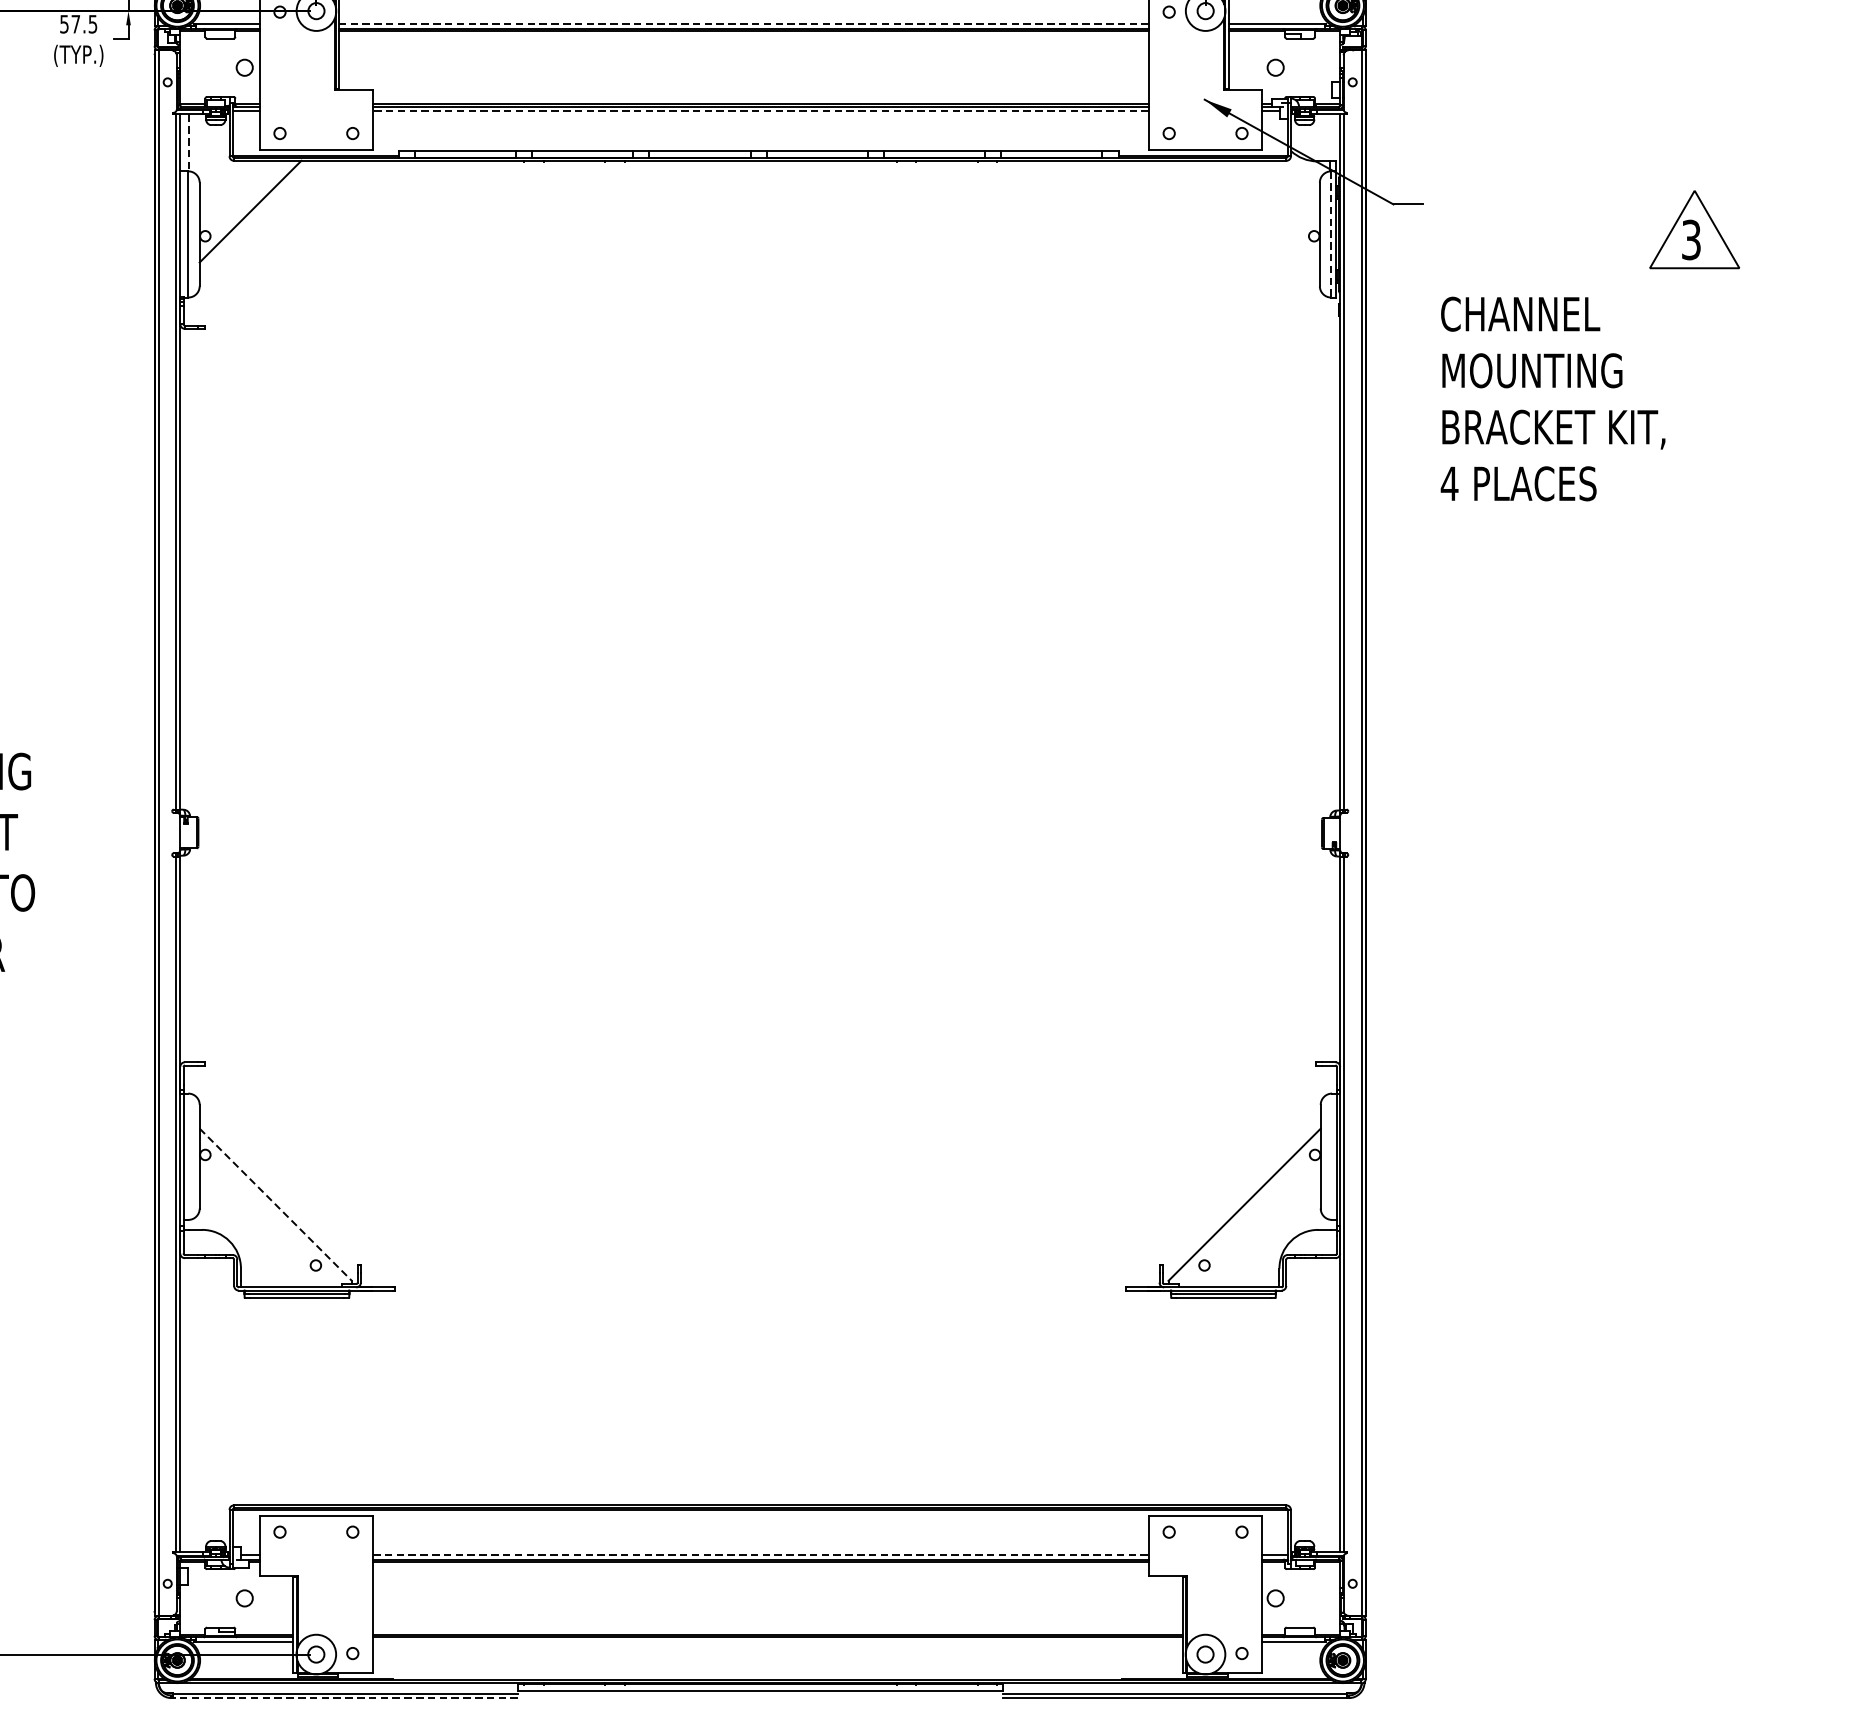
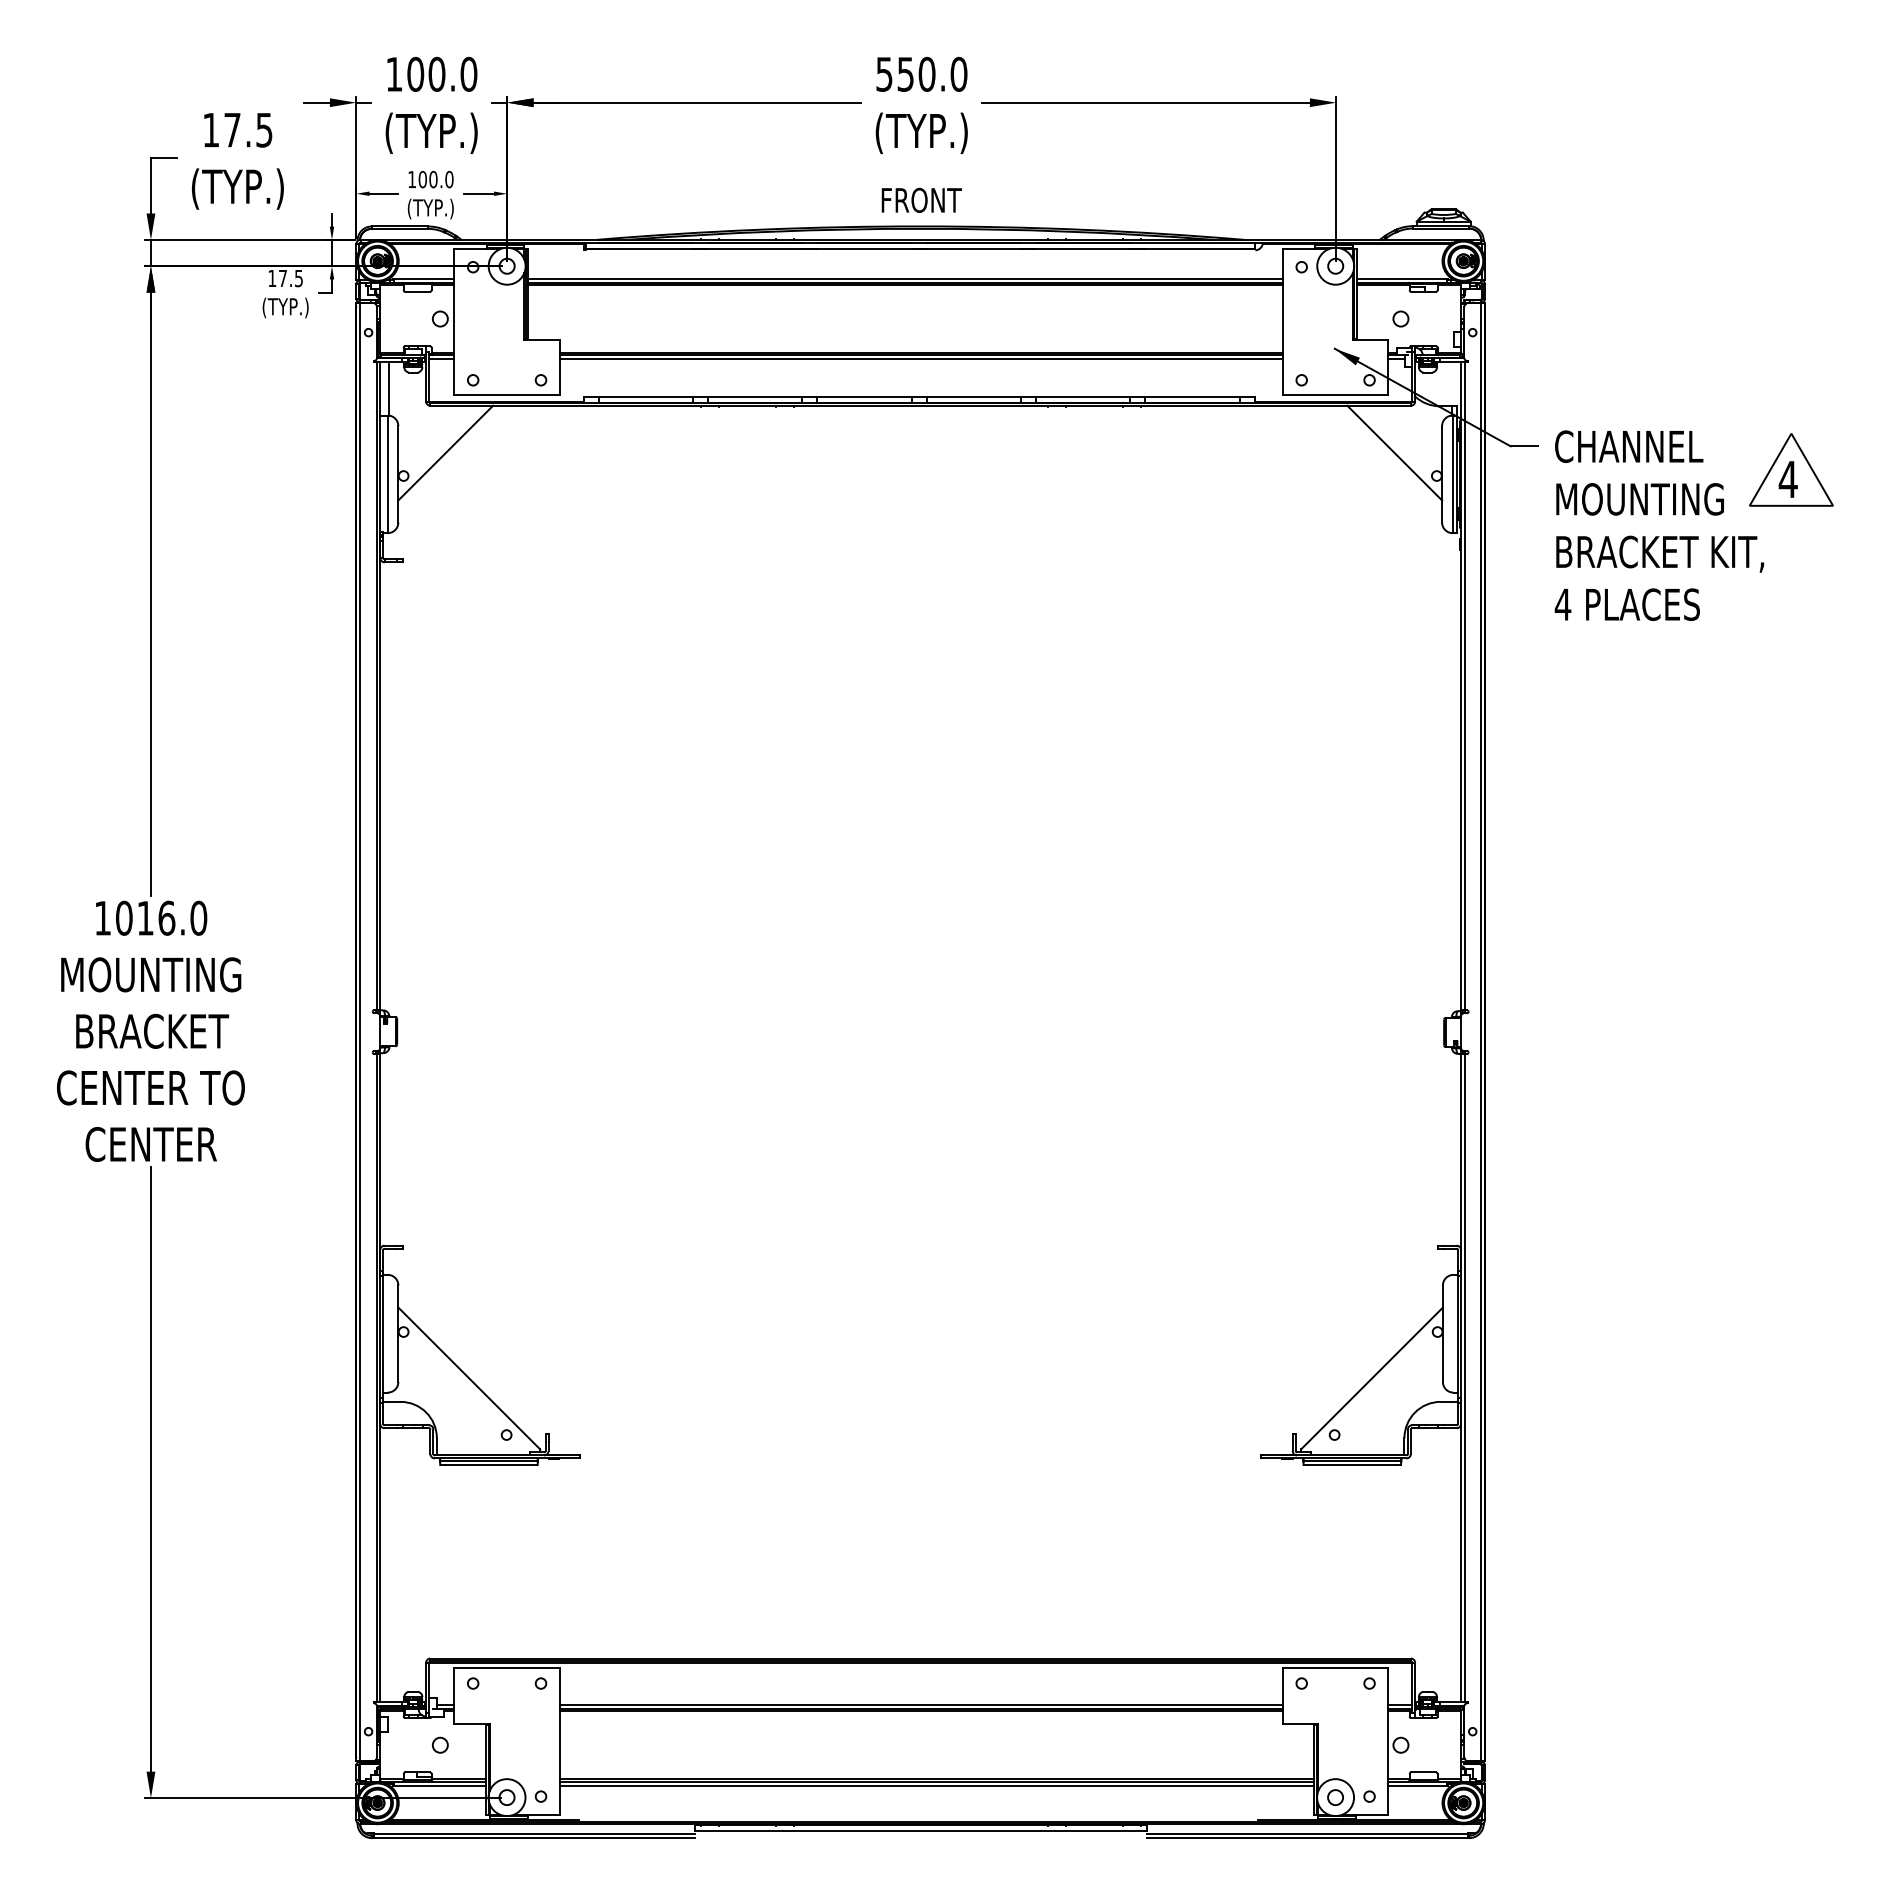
text: (64, 24) -> (272, 278), 57.5 -> 17.5
line: (743, 24) -> (905, 278), dashed -> solid
line: (761, 111) -> (921, 359), dashed -> solid
line: (189, 143) -> (388, 389), dashed -> solid
line: (1268, 211) -> (1394, 452), added
line: (1331, 234) -> (1452, 474), dashed -> solid
text: (1690, 239) -> (1787, 479), 3 -> 4
text: (1552, 398) -> (1658, 525), moved
line: (276, 1204) -> (469, 1378), dashed -> solid
line: (761, 1554) -> (921, 1704), dashed -> solid
line: (777, 1641) -> (936, 1785), added
line: (345, 1698) -> (534, 1838), dashed -> solid

